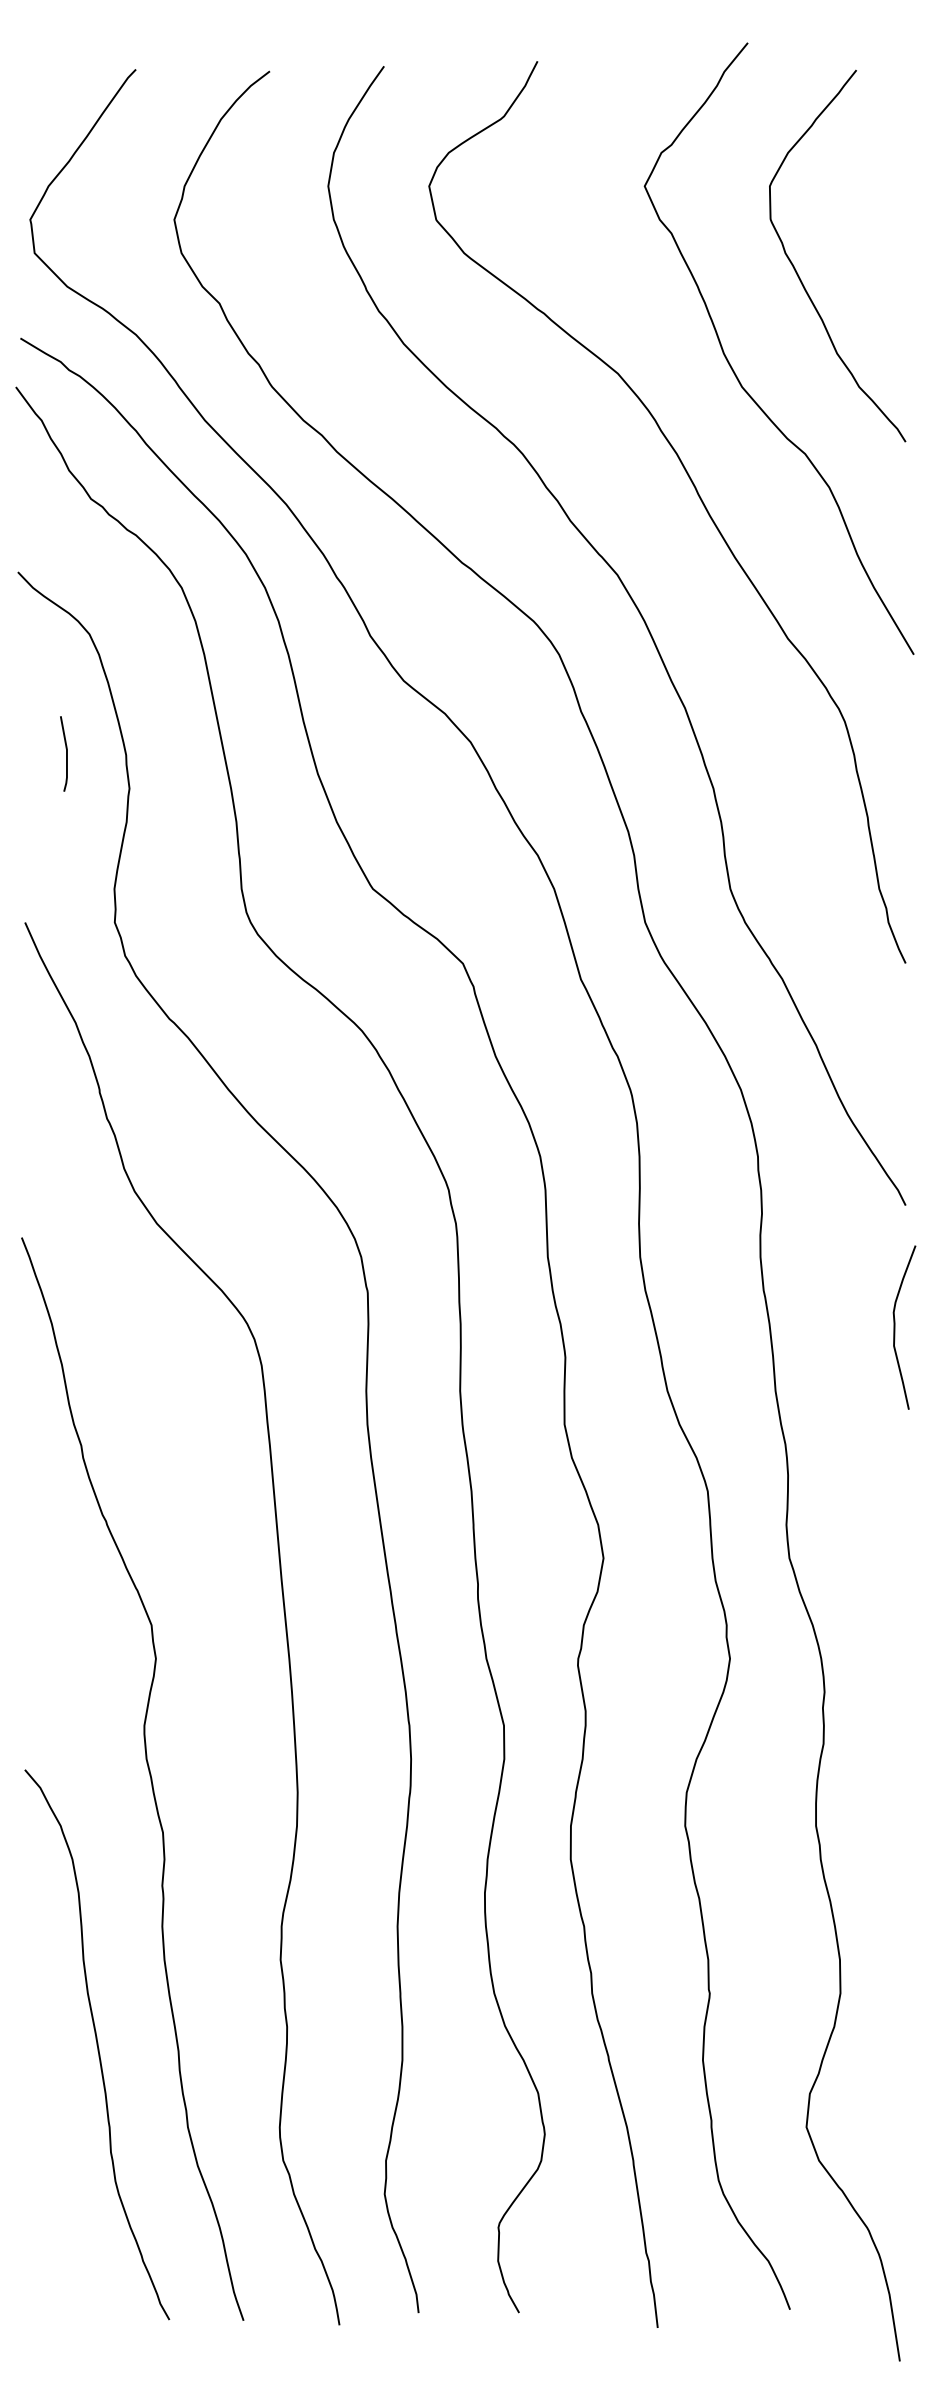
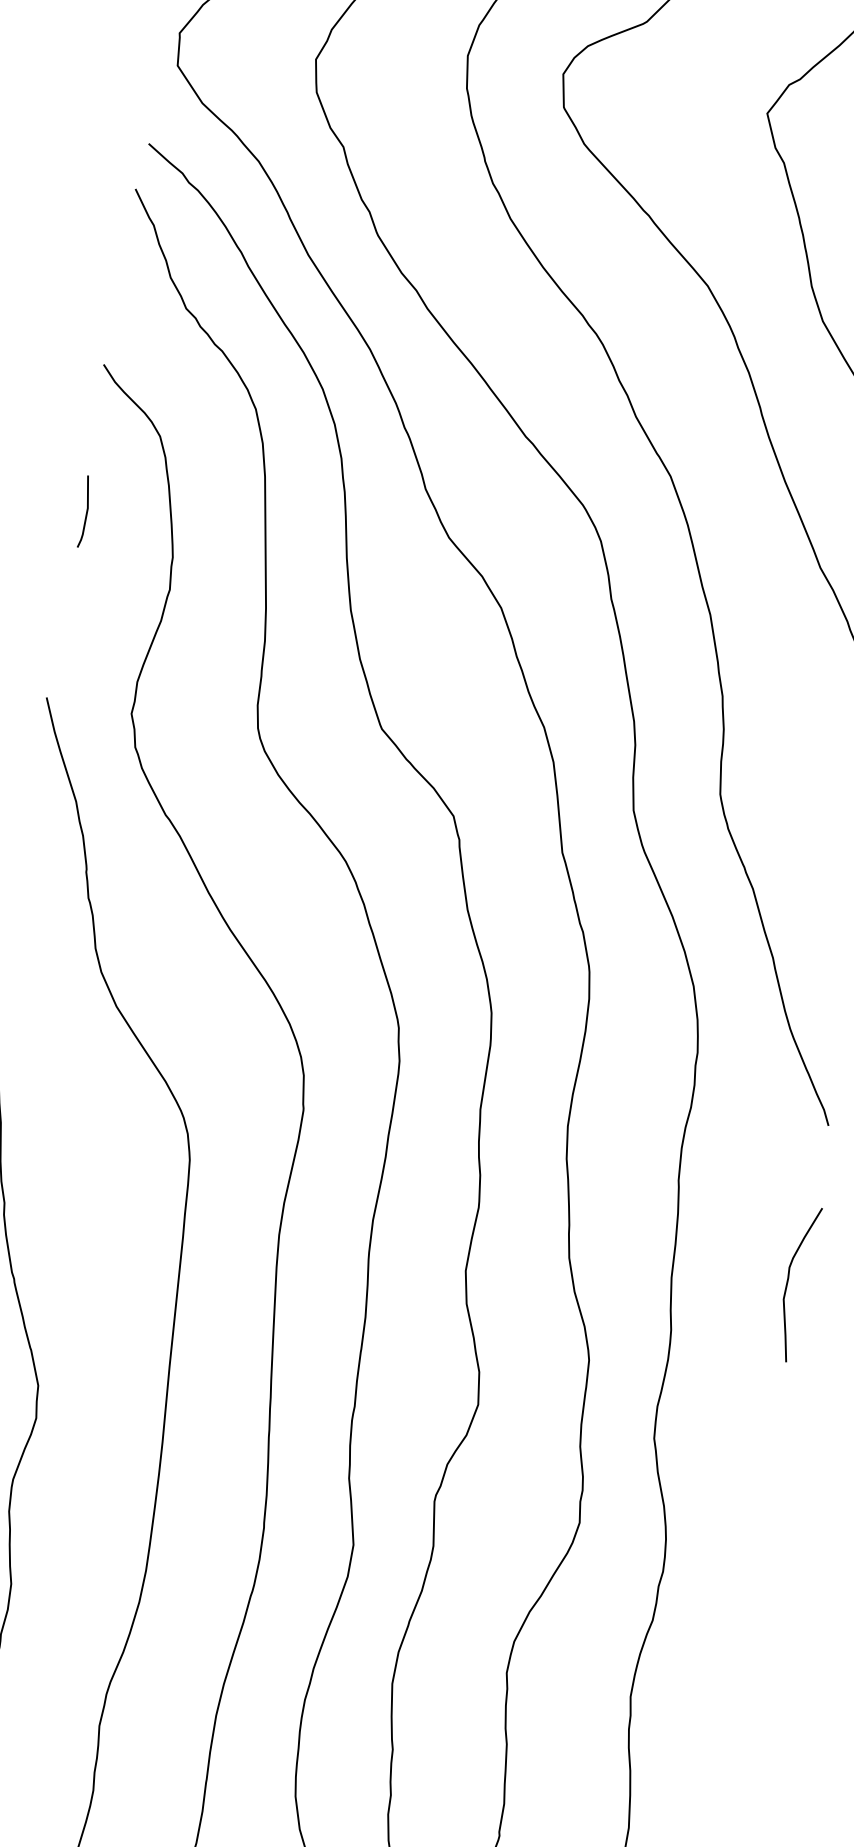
line: (66, 753) -> (86, 511), moved
curve: (895, 1327) -> (788, 1282), moved

